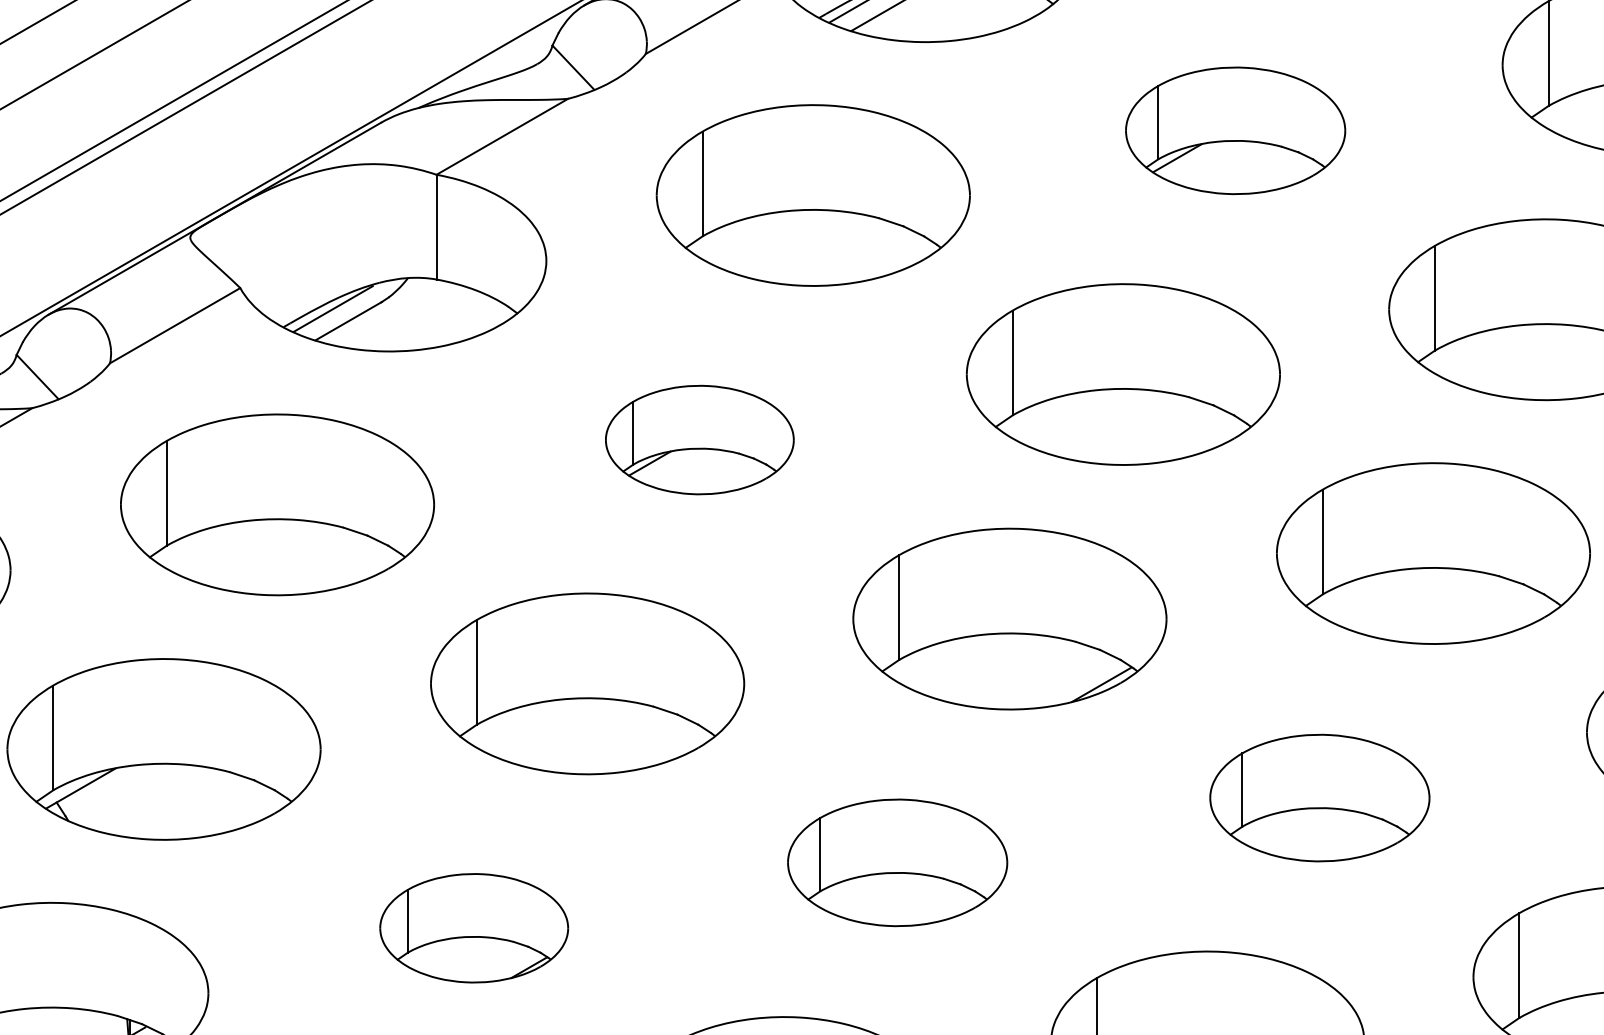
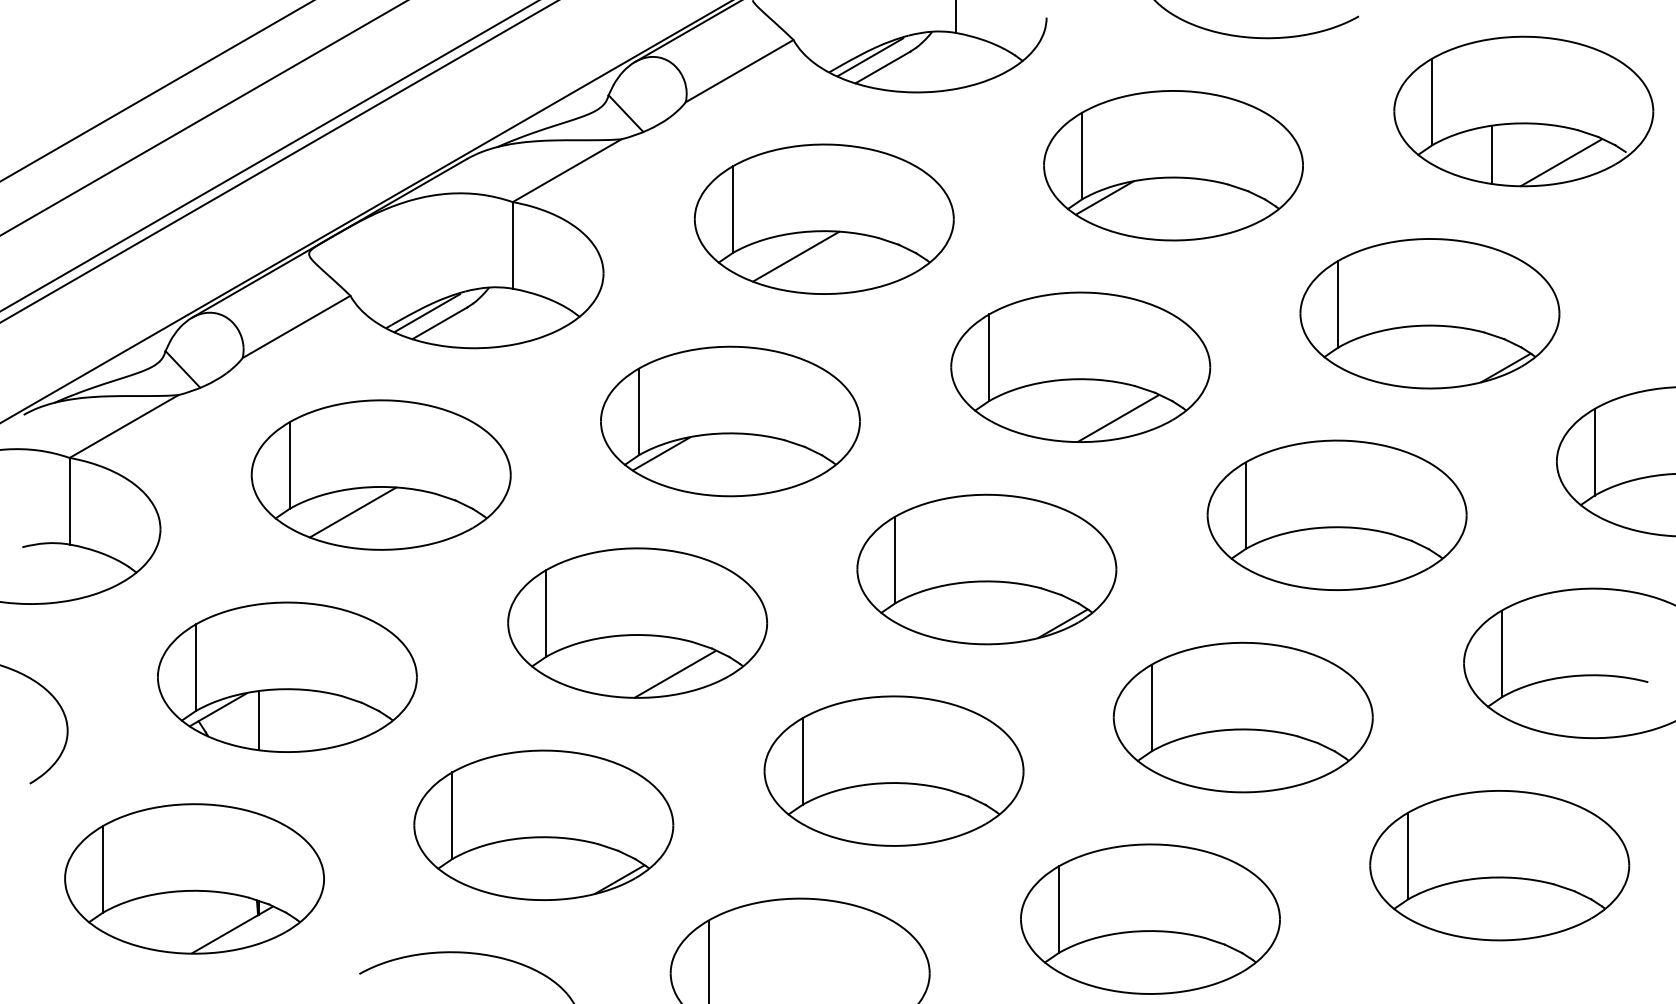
part: (1235, 130) -> (1173, 165), size x1.43
line: (779, 240) -> (796, 256), added
line: (1169, 436) -> (1118, 418), added
part: (699, 440) -> (730, 421), size x1.67
line: (243, 550) -> (353, 512), added
line: (632, 746) -> (674, 674), added
part: (1319, 798) -> (1242, 717), size x1.43
line: (130, 801) -> (259, 720), added
part: (897, 862) -> (893, 770), size x1.43
part: (473, 927) -> (543, 824), size x1.67

